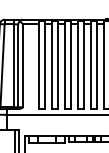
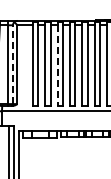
line: (17, 65) -> (12, 64), solid -> dashed
line: (65, 67) -> (57, 66), solid -> dashed

